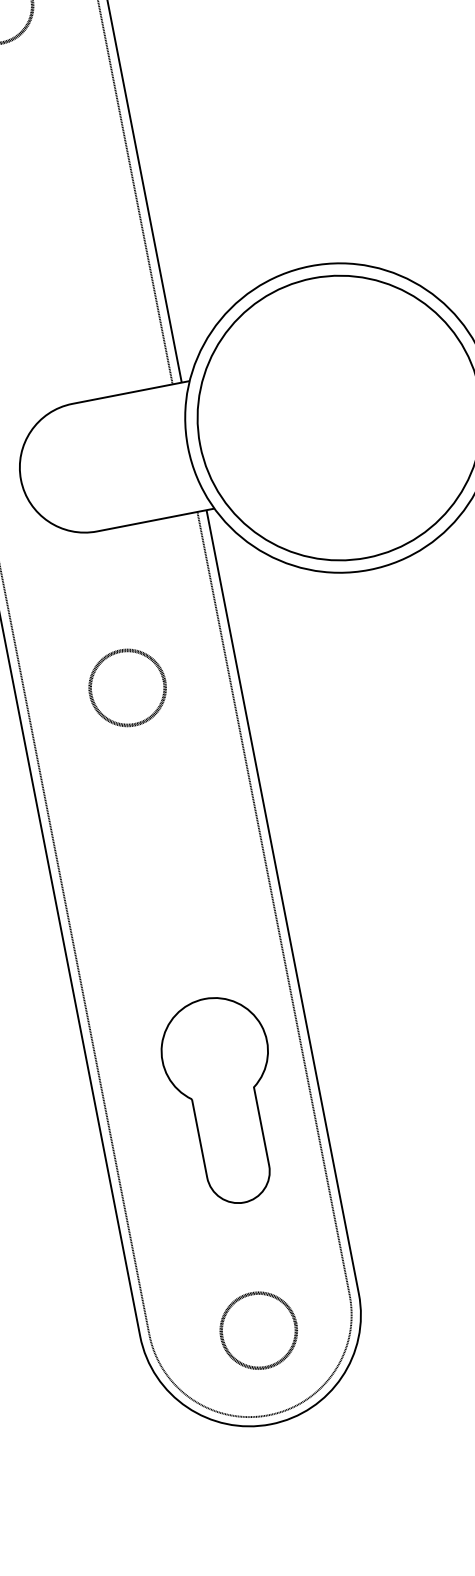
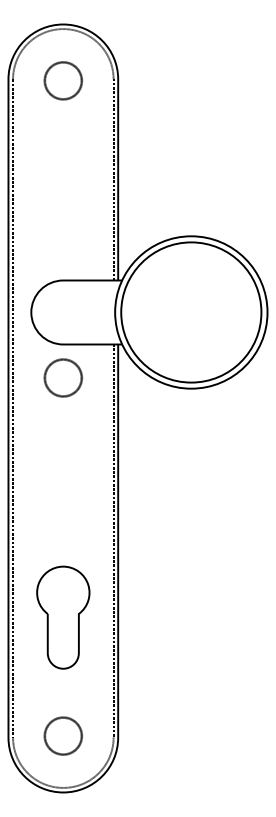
circle: (125, 687) -> (62, 377), moved
part: (224, 1100) -> (63, 617), moved
circle: (256, 1329) -> (62, 735), moved

